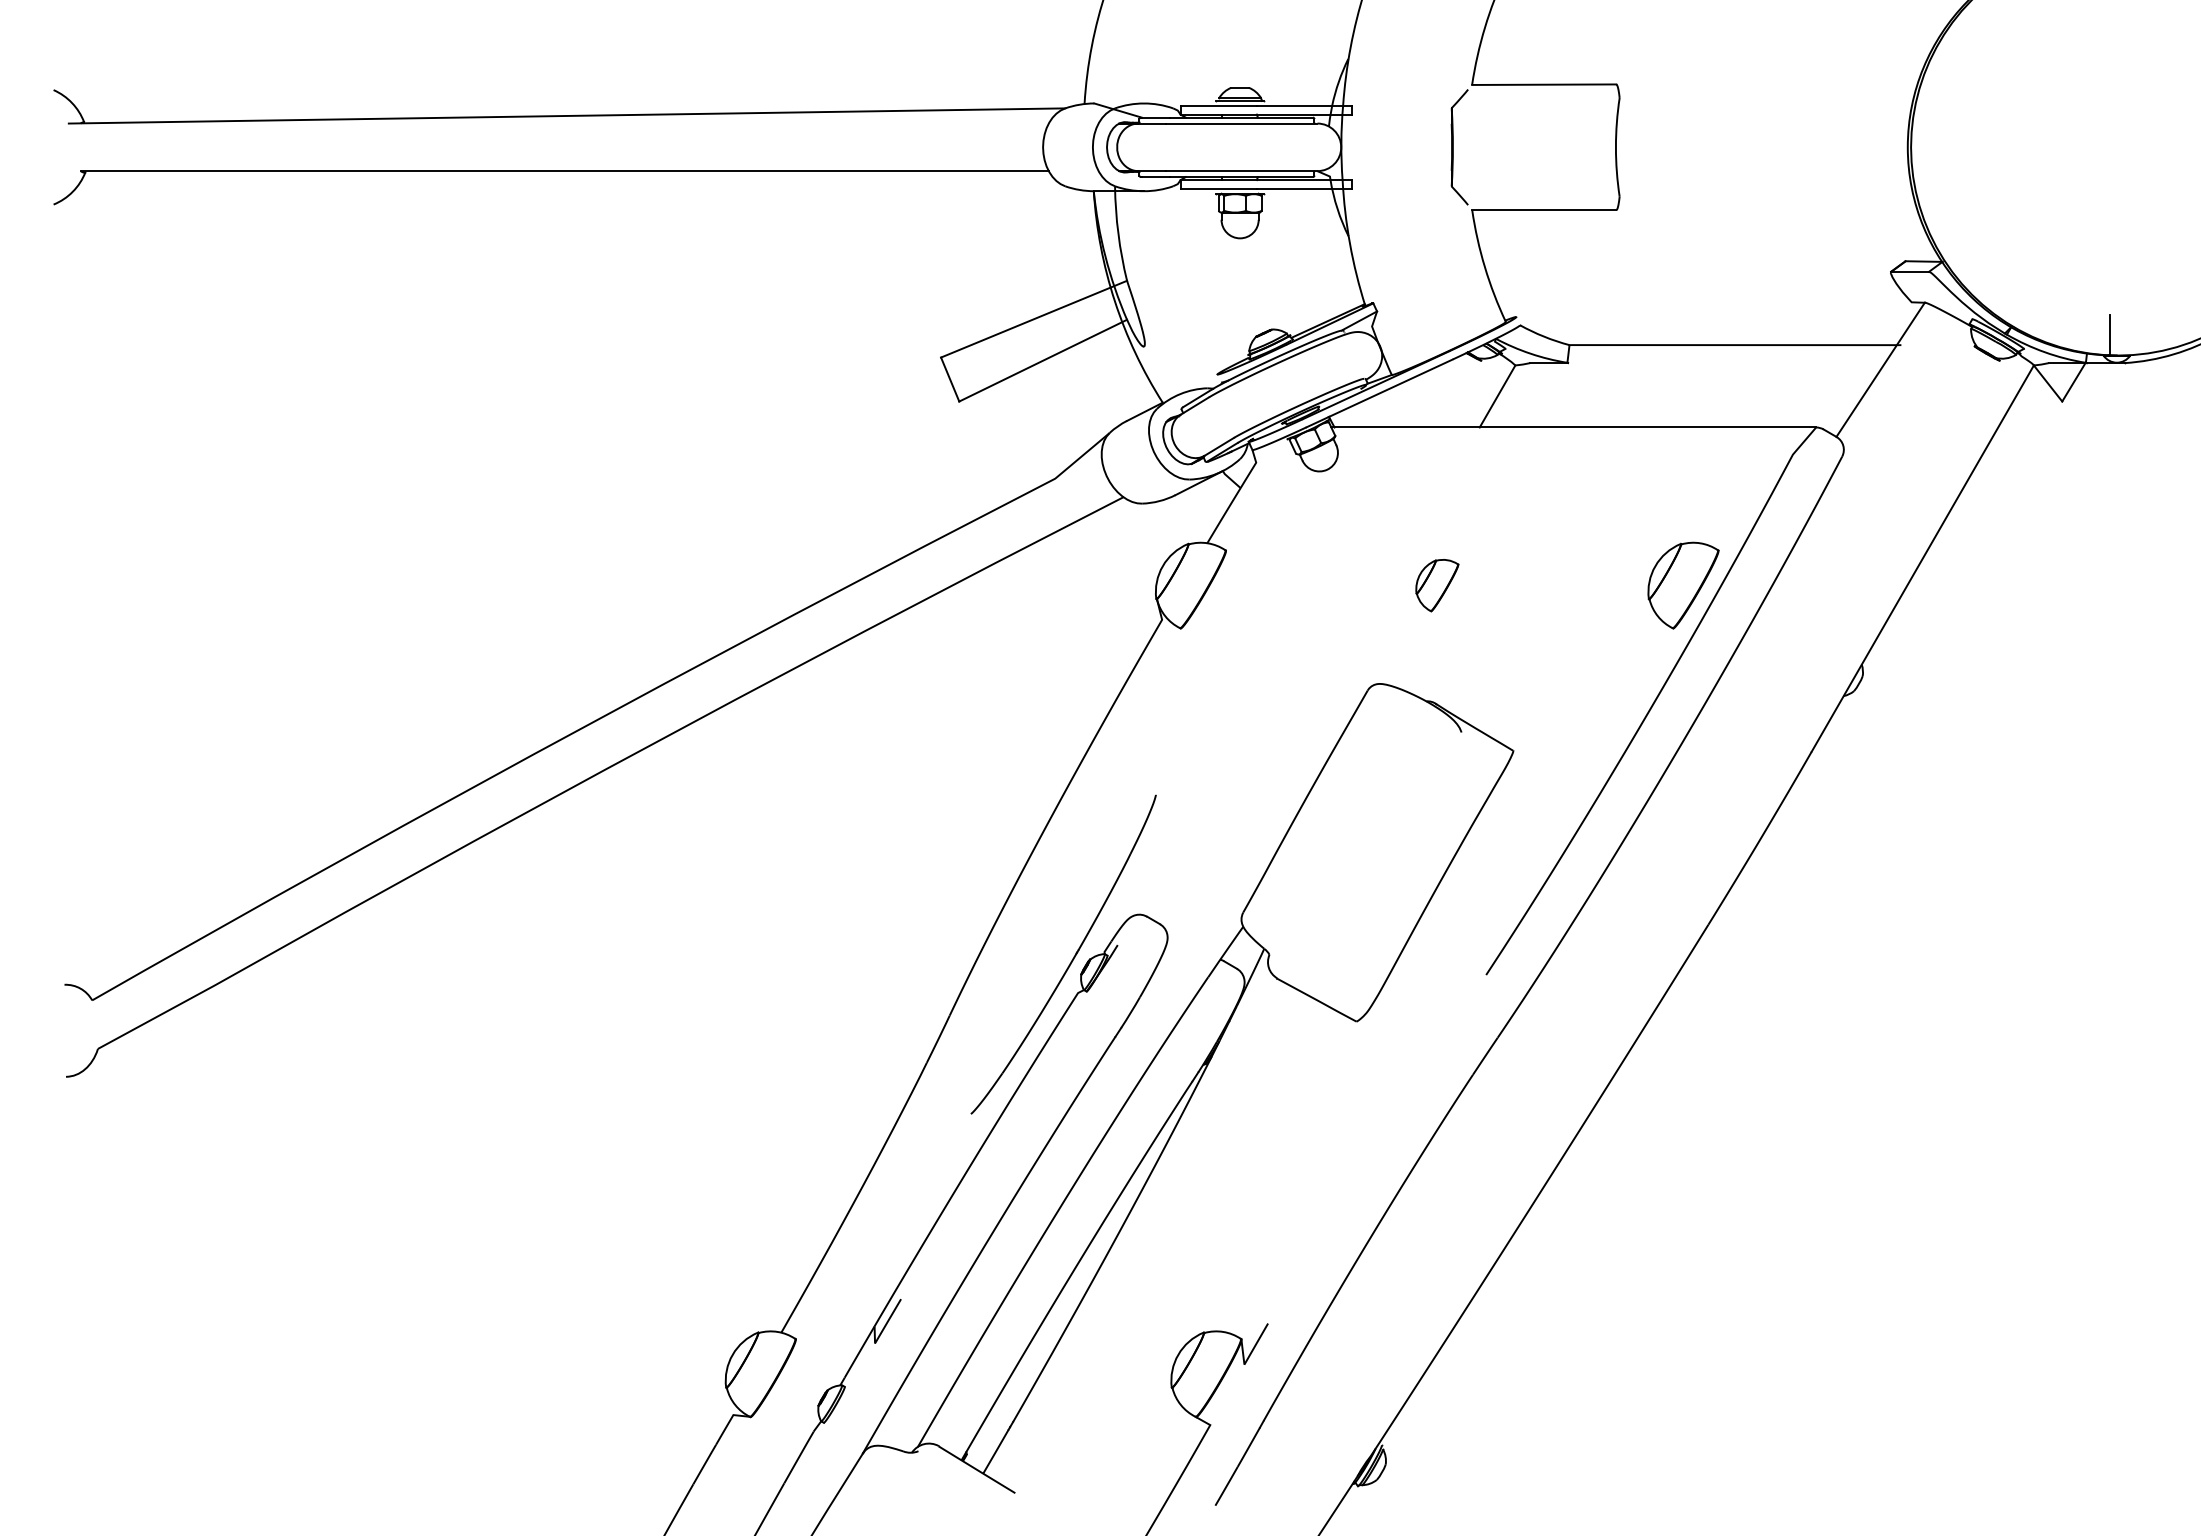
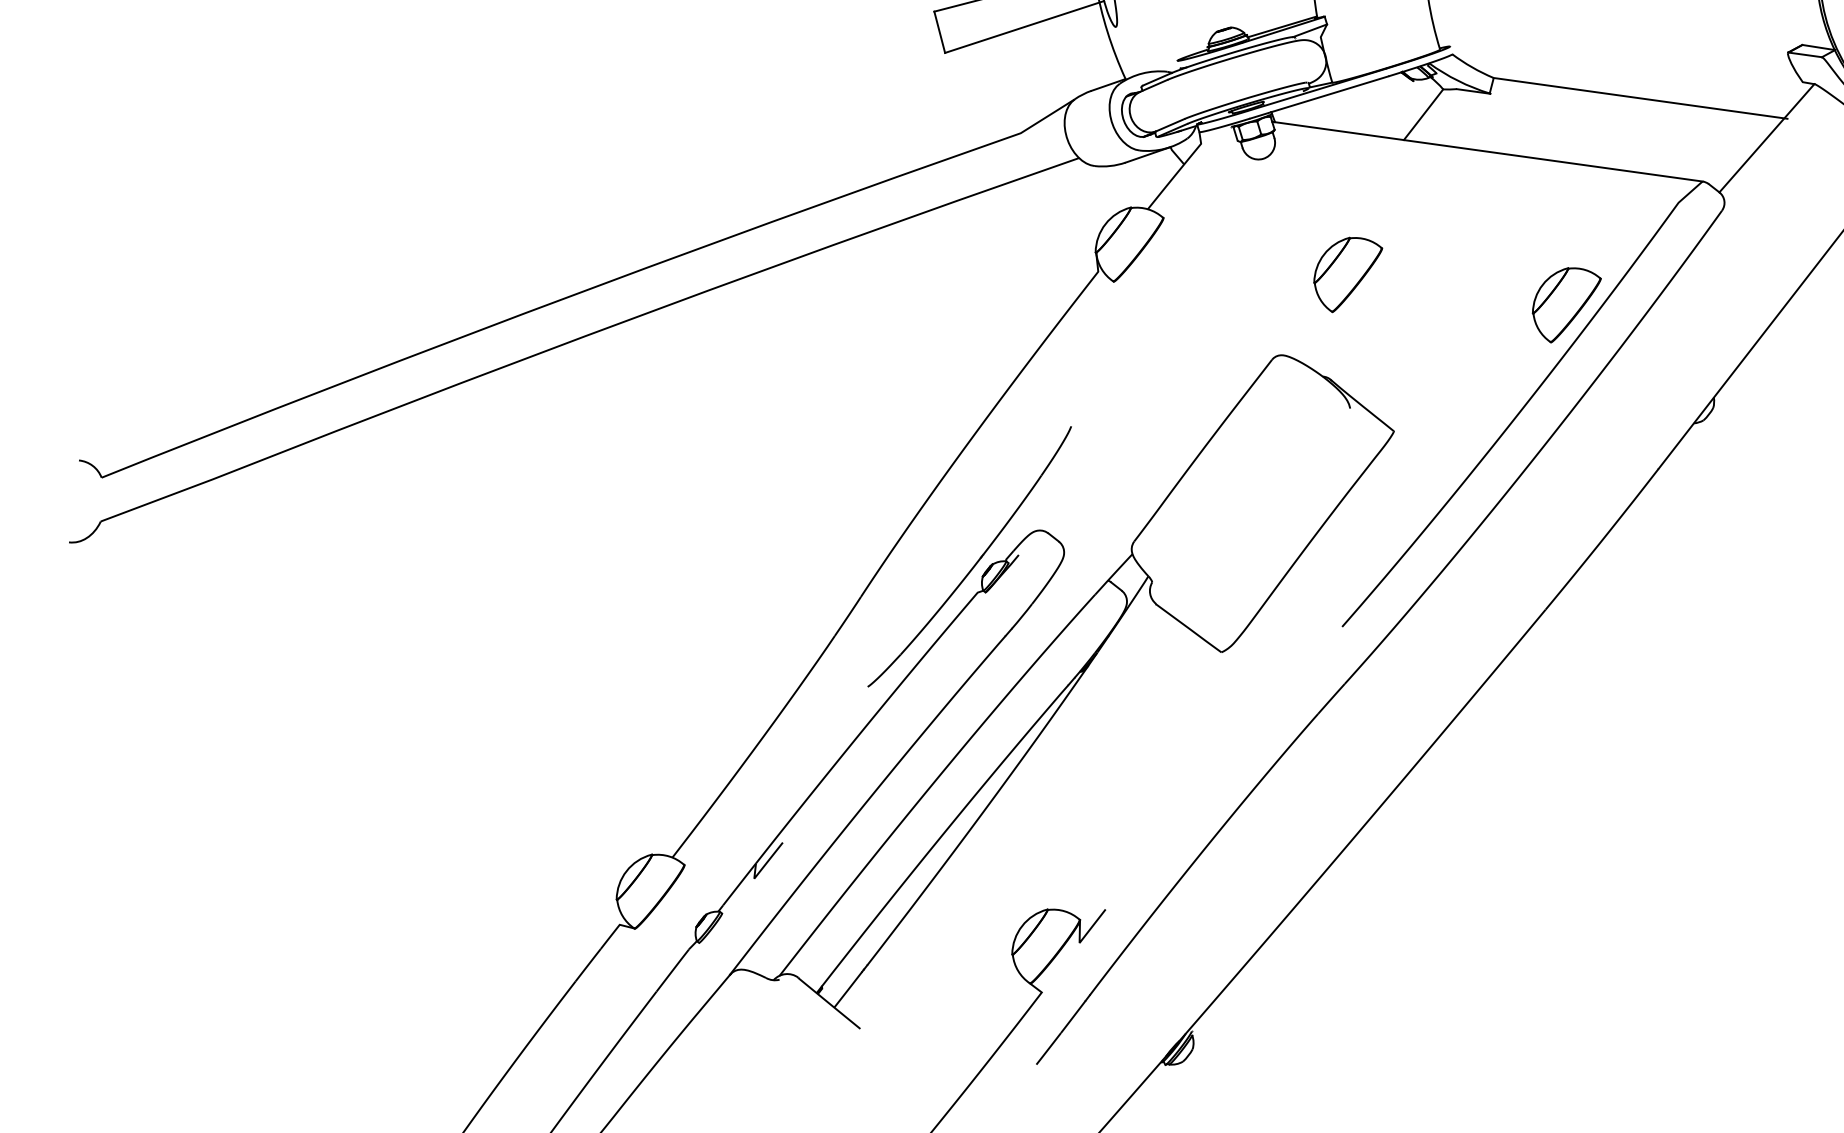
part: (1437, 585) -> (1346, 275), size x1.67

